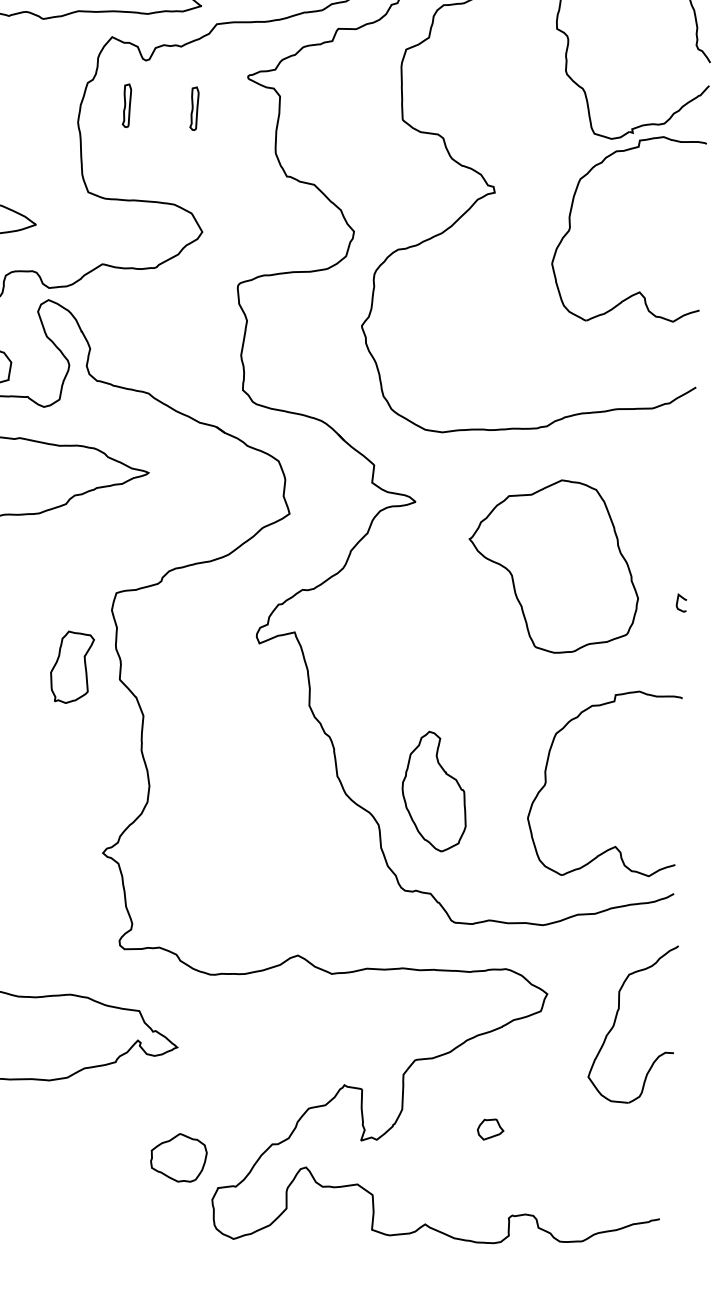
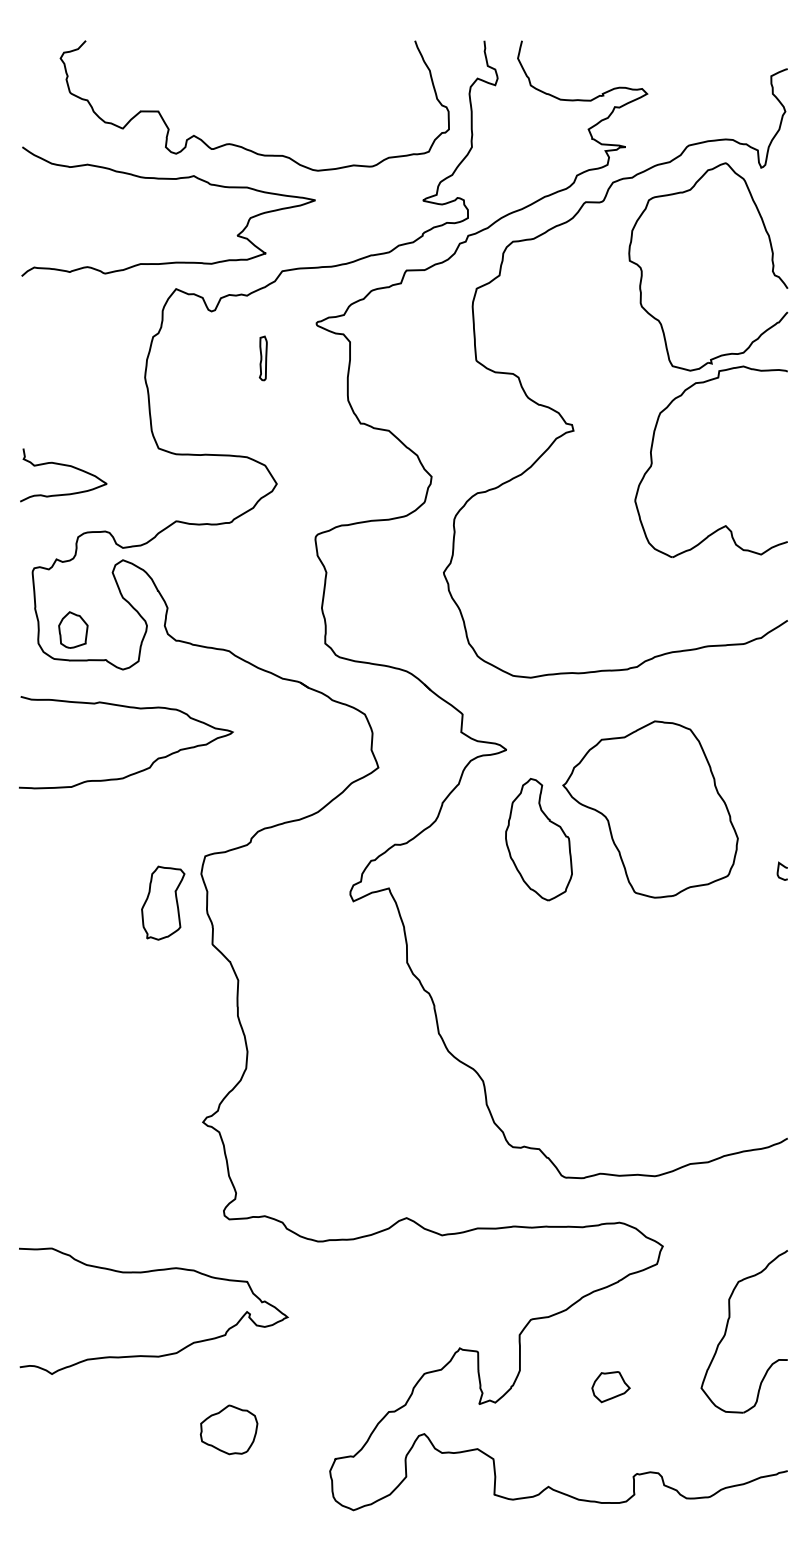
part: (126, 105) -> (193, 358), removed
curve: (678, 600) -> (779, 868), moved
part: (72, 666) -> (163, 902), moved
part: (546, 780) -> (652, 1028), removed
part: (434, 791) -> (538, 839), moved
part: (616, 1020) -> (727, 1329), moved
part: (490, 1129) -> (610, 1387), size x1.43
part: (178, 1157) -> (228, 1429), moved

